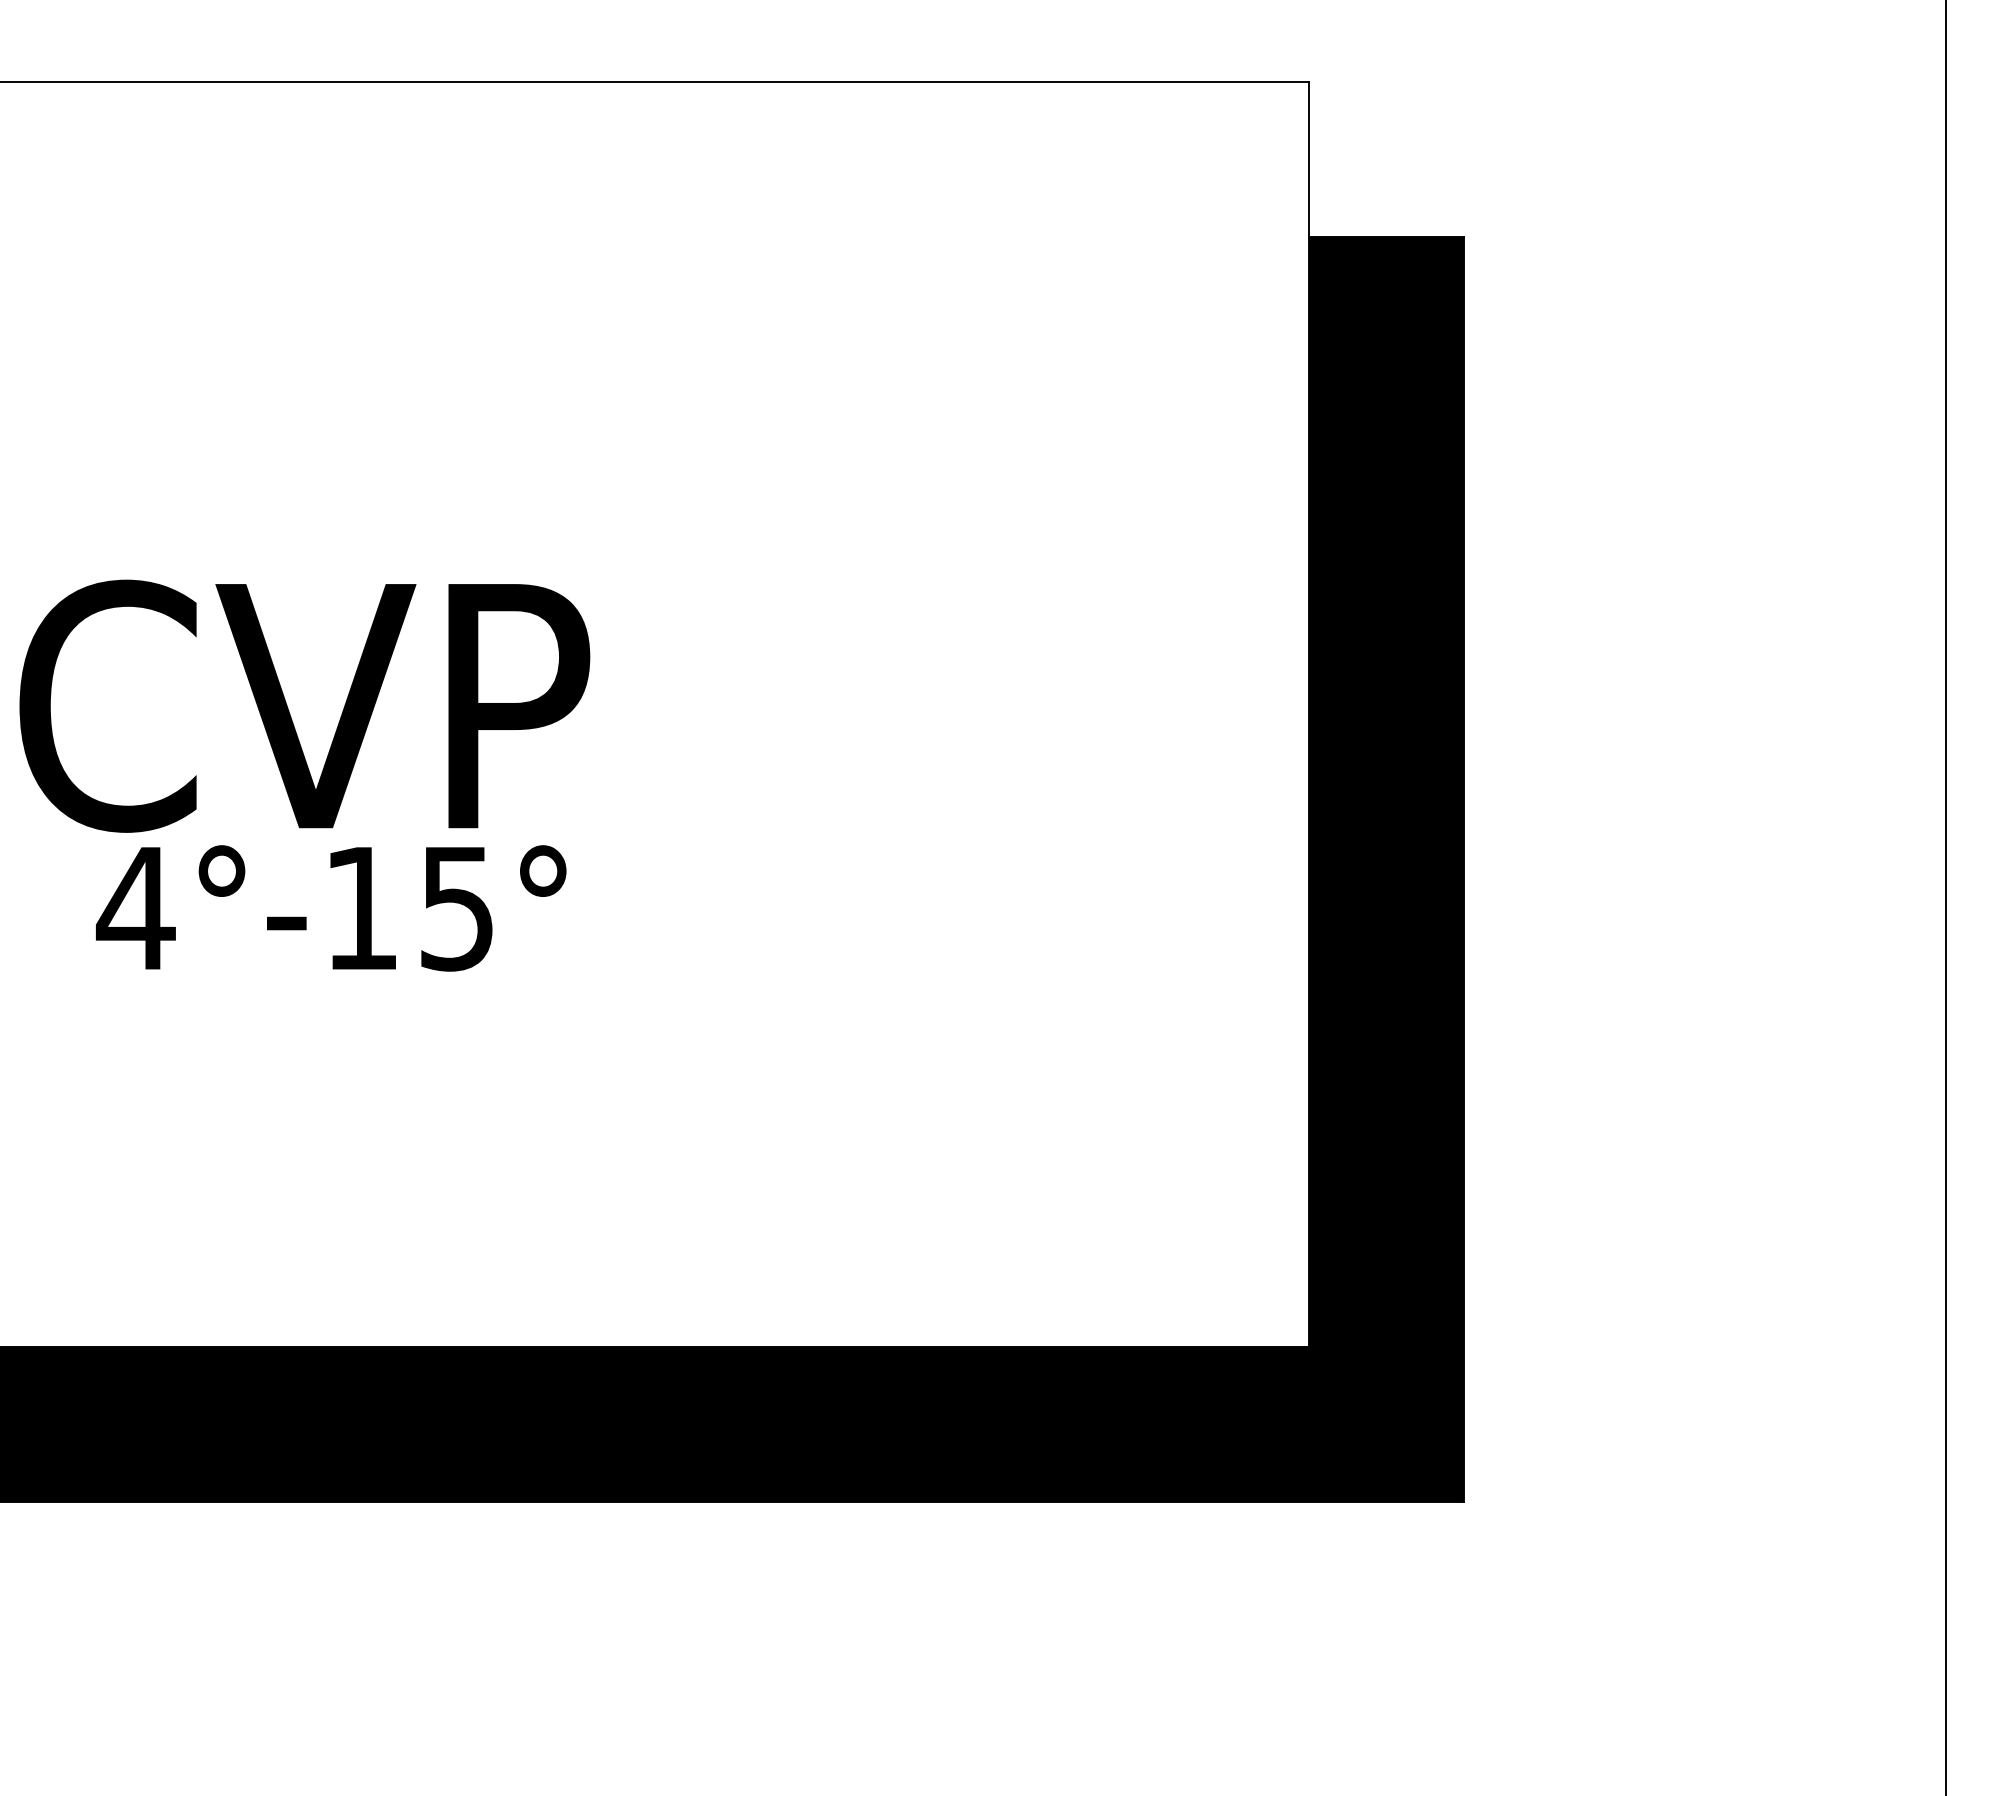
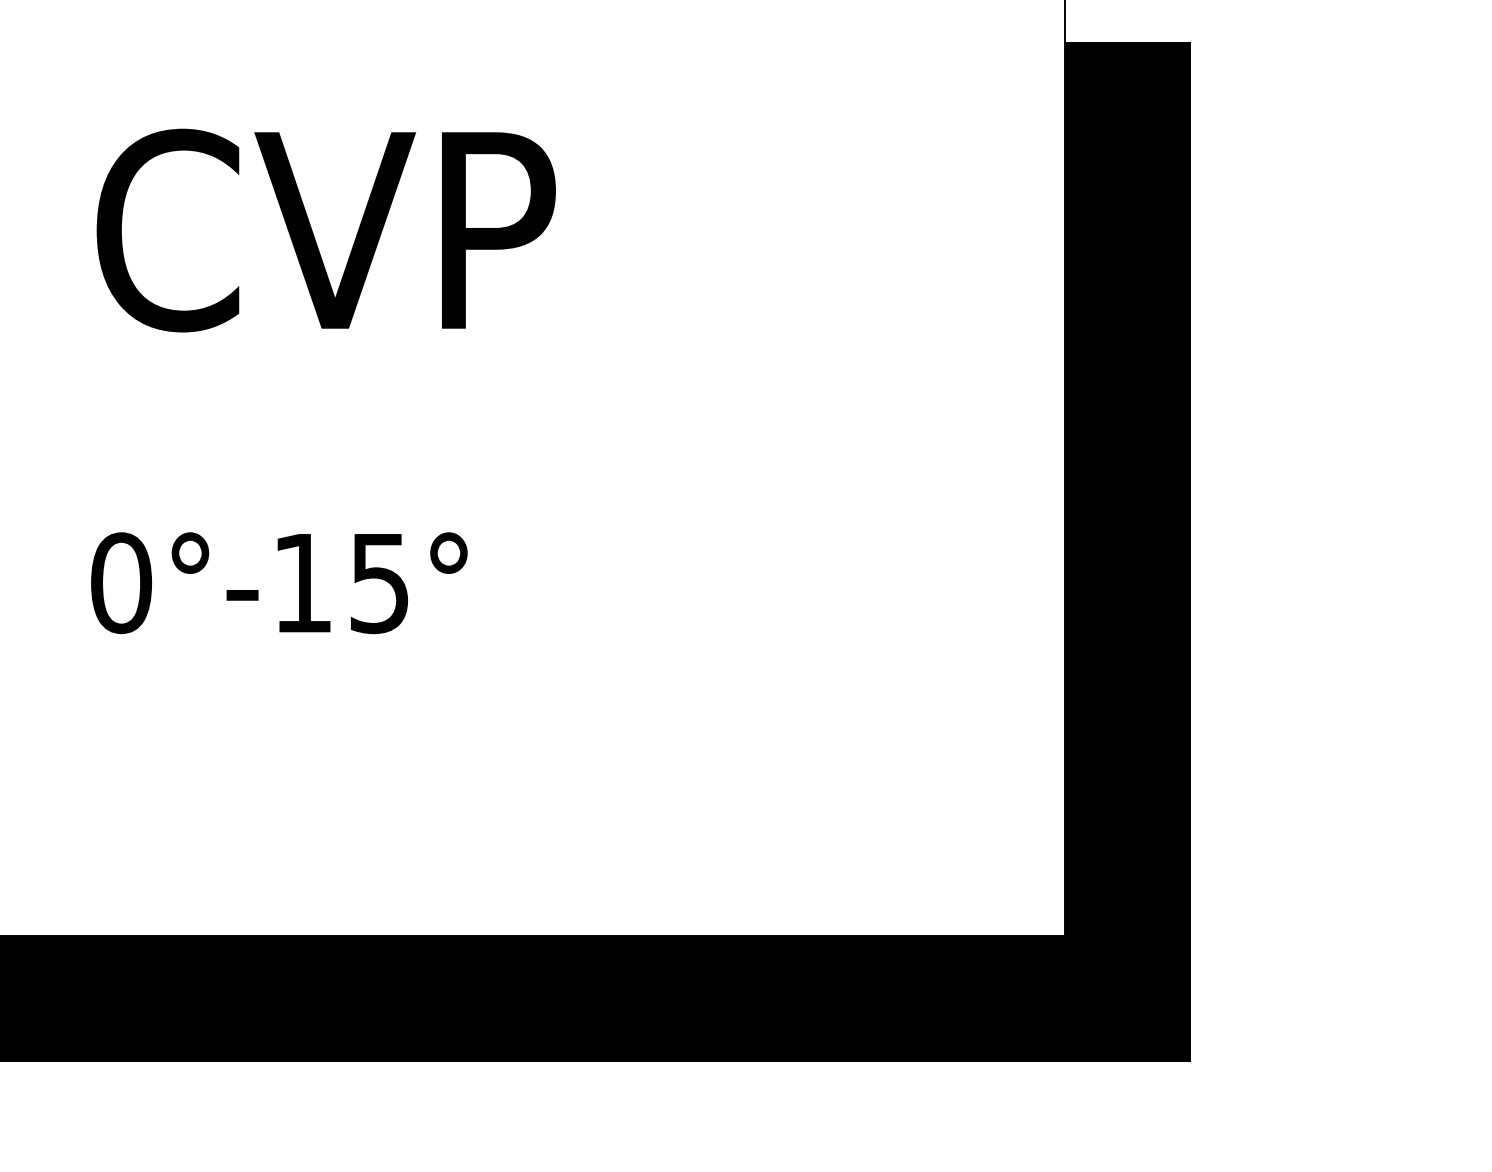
text: (304, 705) -> (326, 229), moved
text: (135, 908) -> (120, 583), 4°-15° -> 0°-15°

